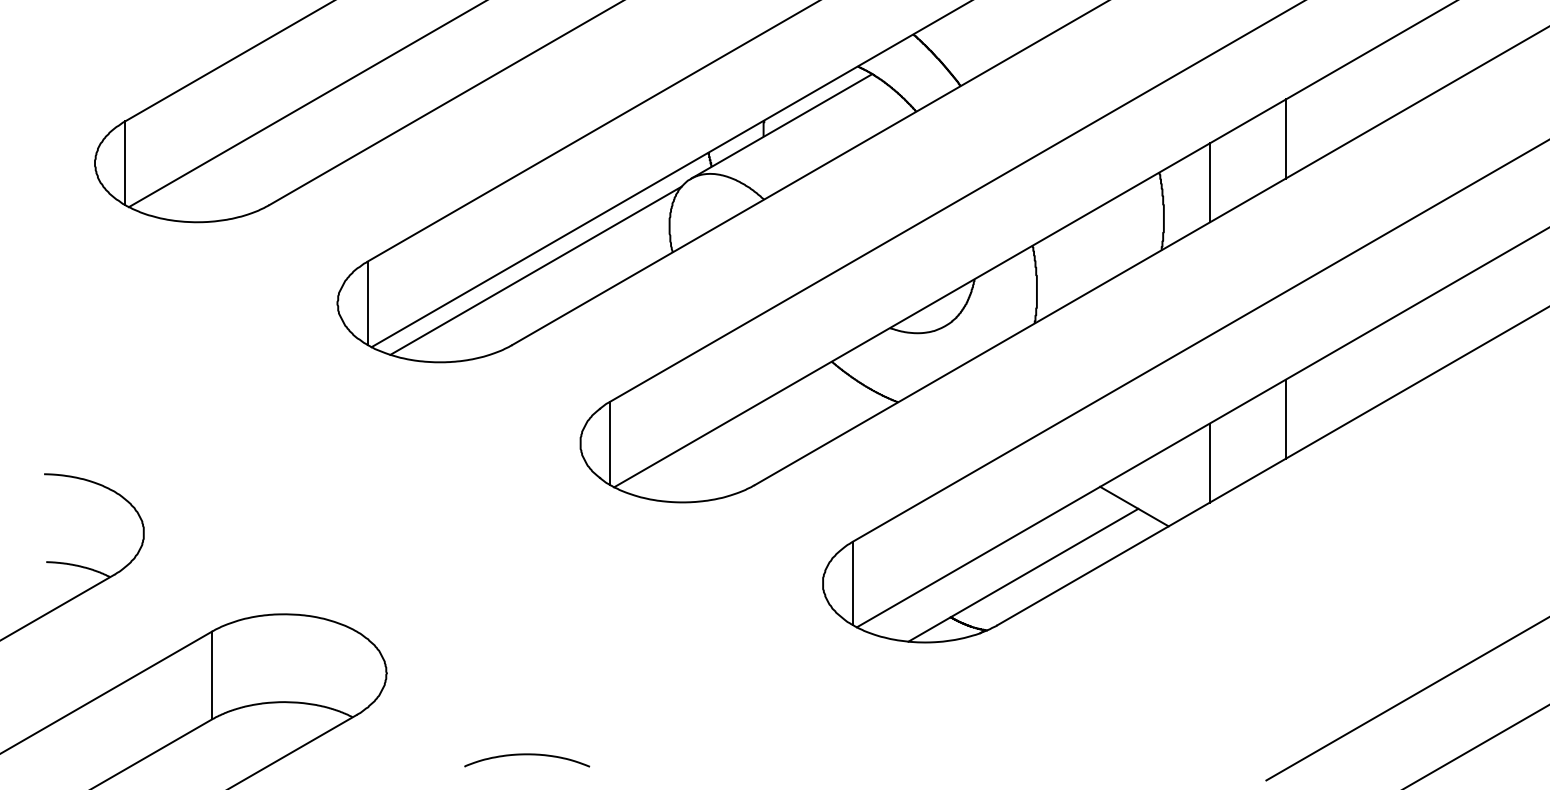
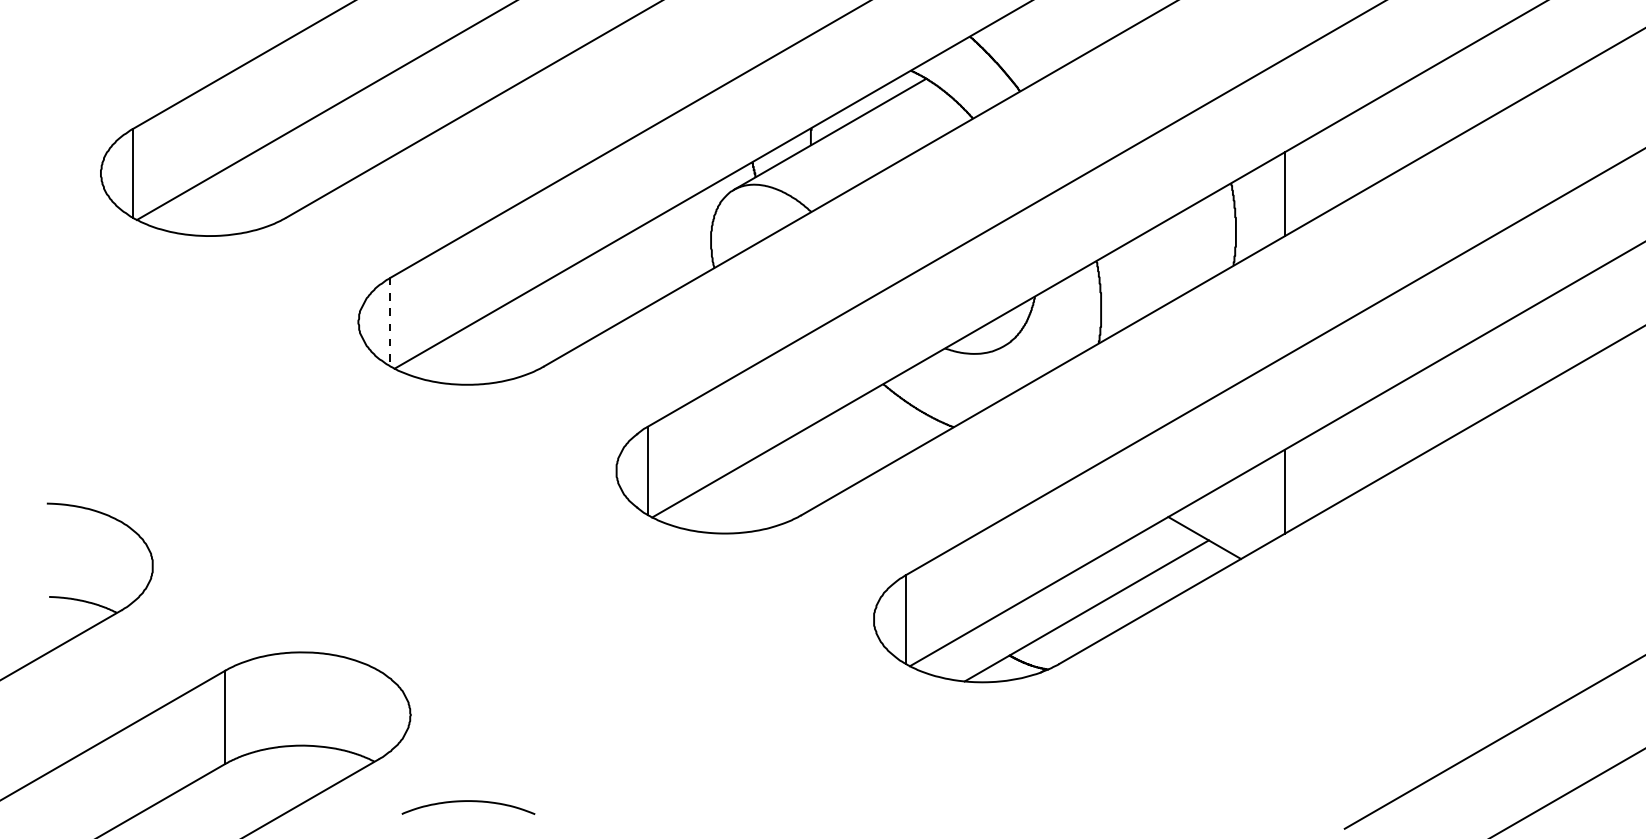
line: (1285, 138) -> (1365, 147), removed
line: (535, 270) -> (568, 287), removed
line: (367, 303) -> (390, 322), solid -> dashed
line: (1285, 418) -> (1365, 444), removed
curve: (527, 755) -> (468, 802), moved

